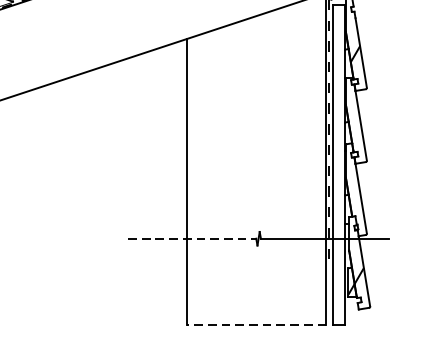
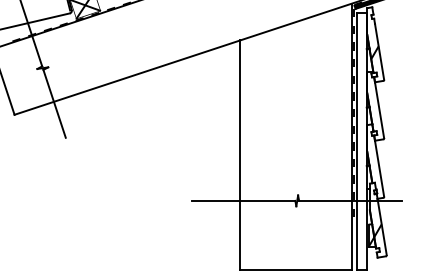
line: (192, 238) -> (244, 200), dashed -> solid
line: (256, 325) -> (295, 270), dashed -> solid

